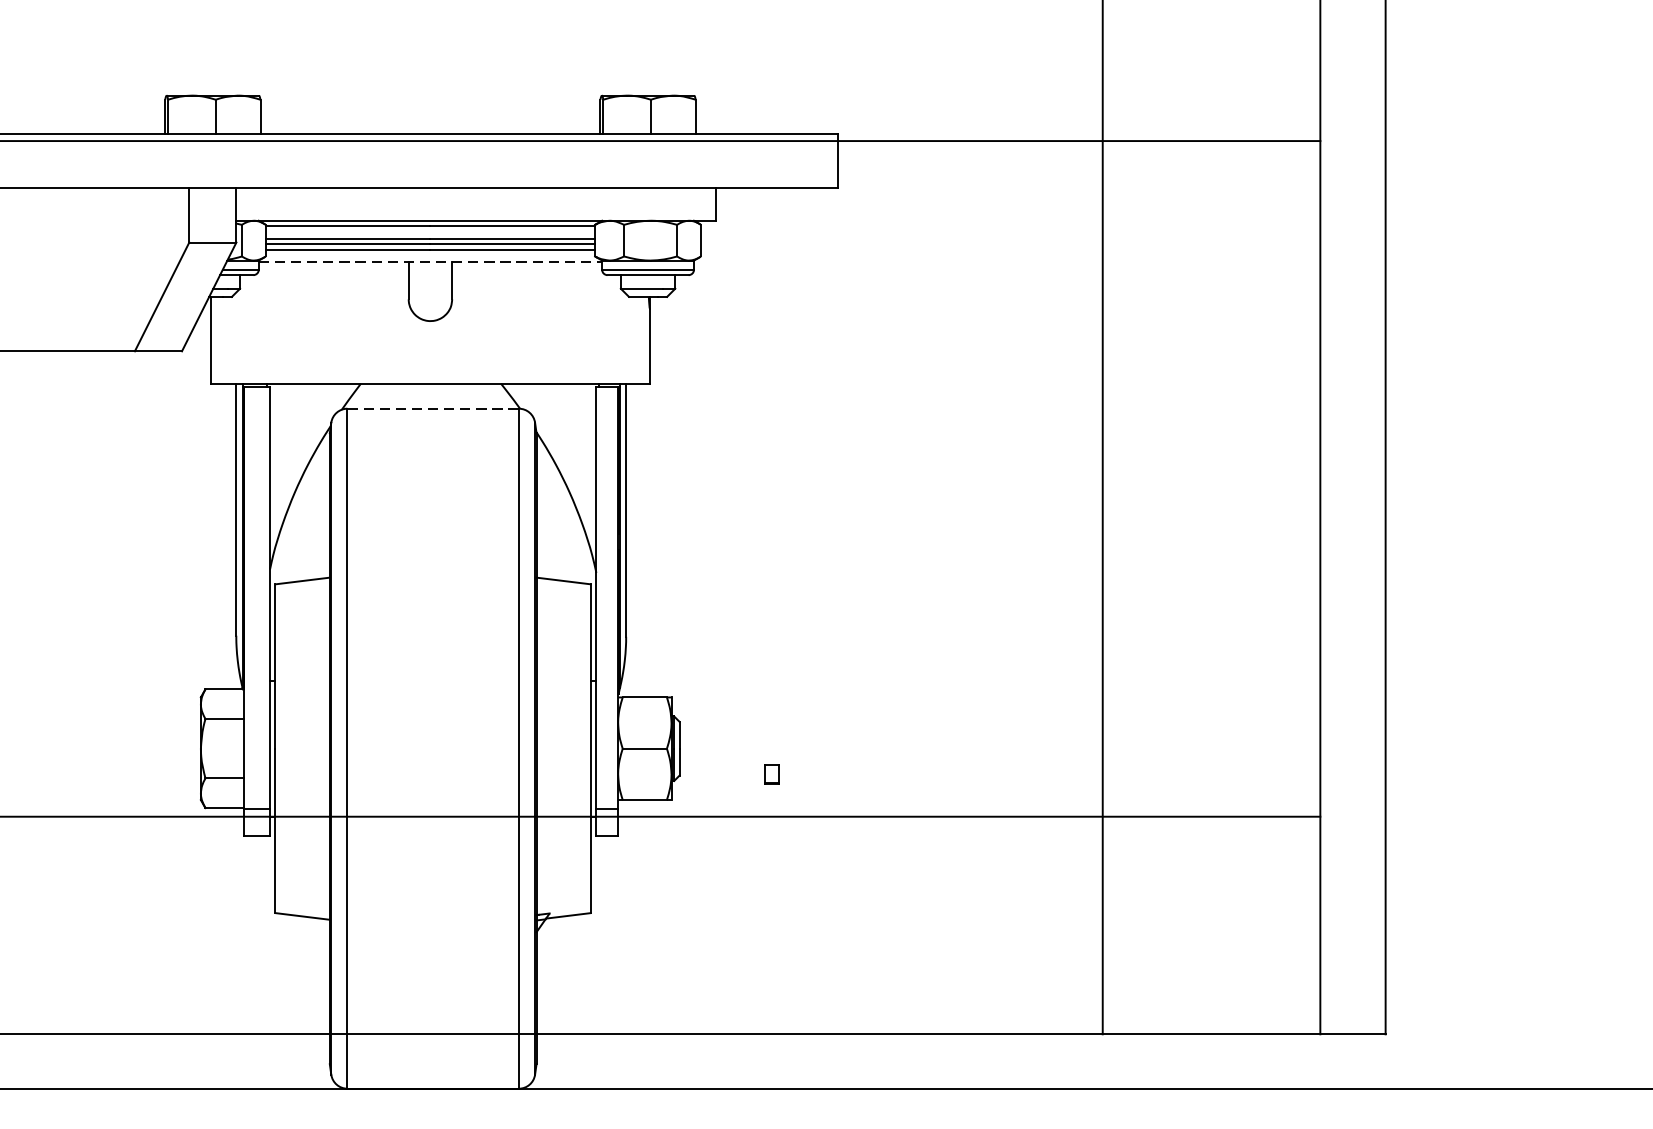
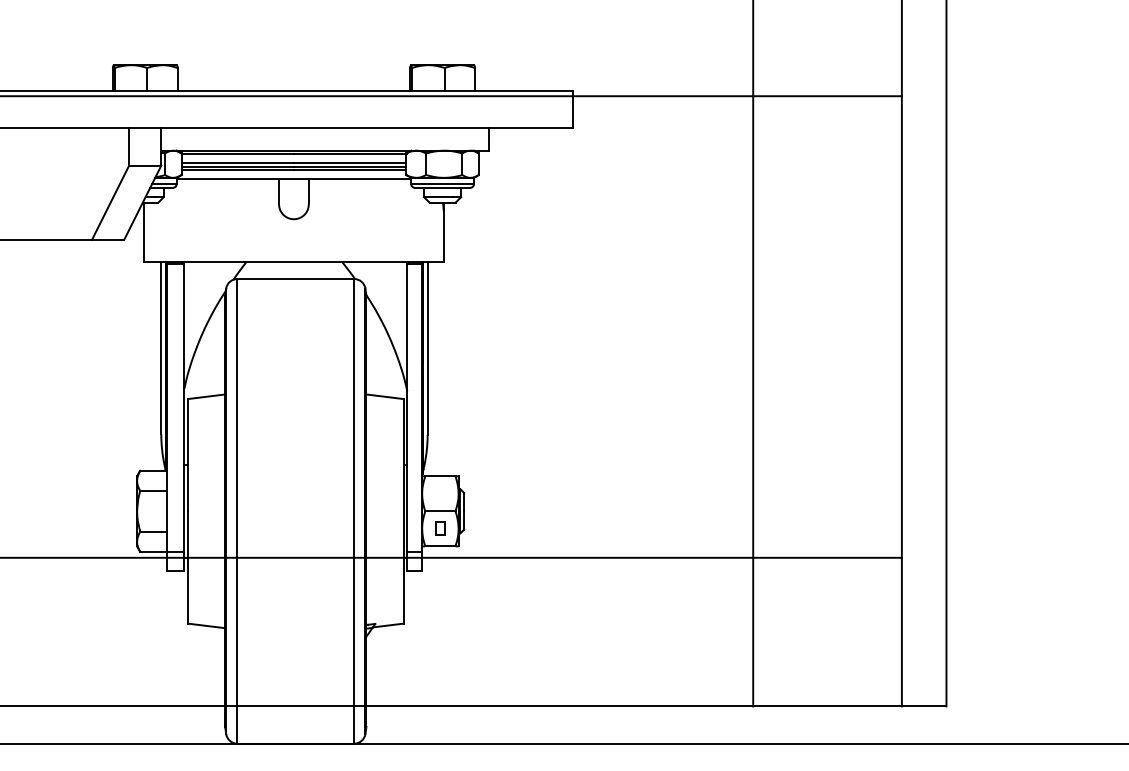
line: (431, 261) -> (294, 178), dashed -> solid
line: (432, 409) -> (295, 279), dashed -> solid
part: (772, 773) -> (440, 528), moved

